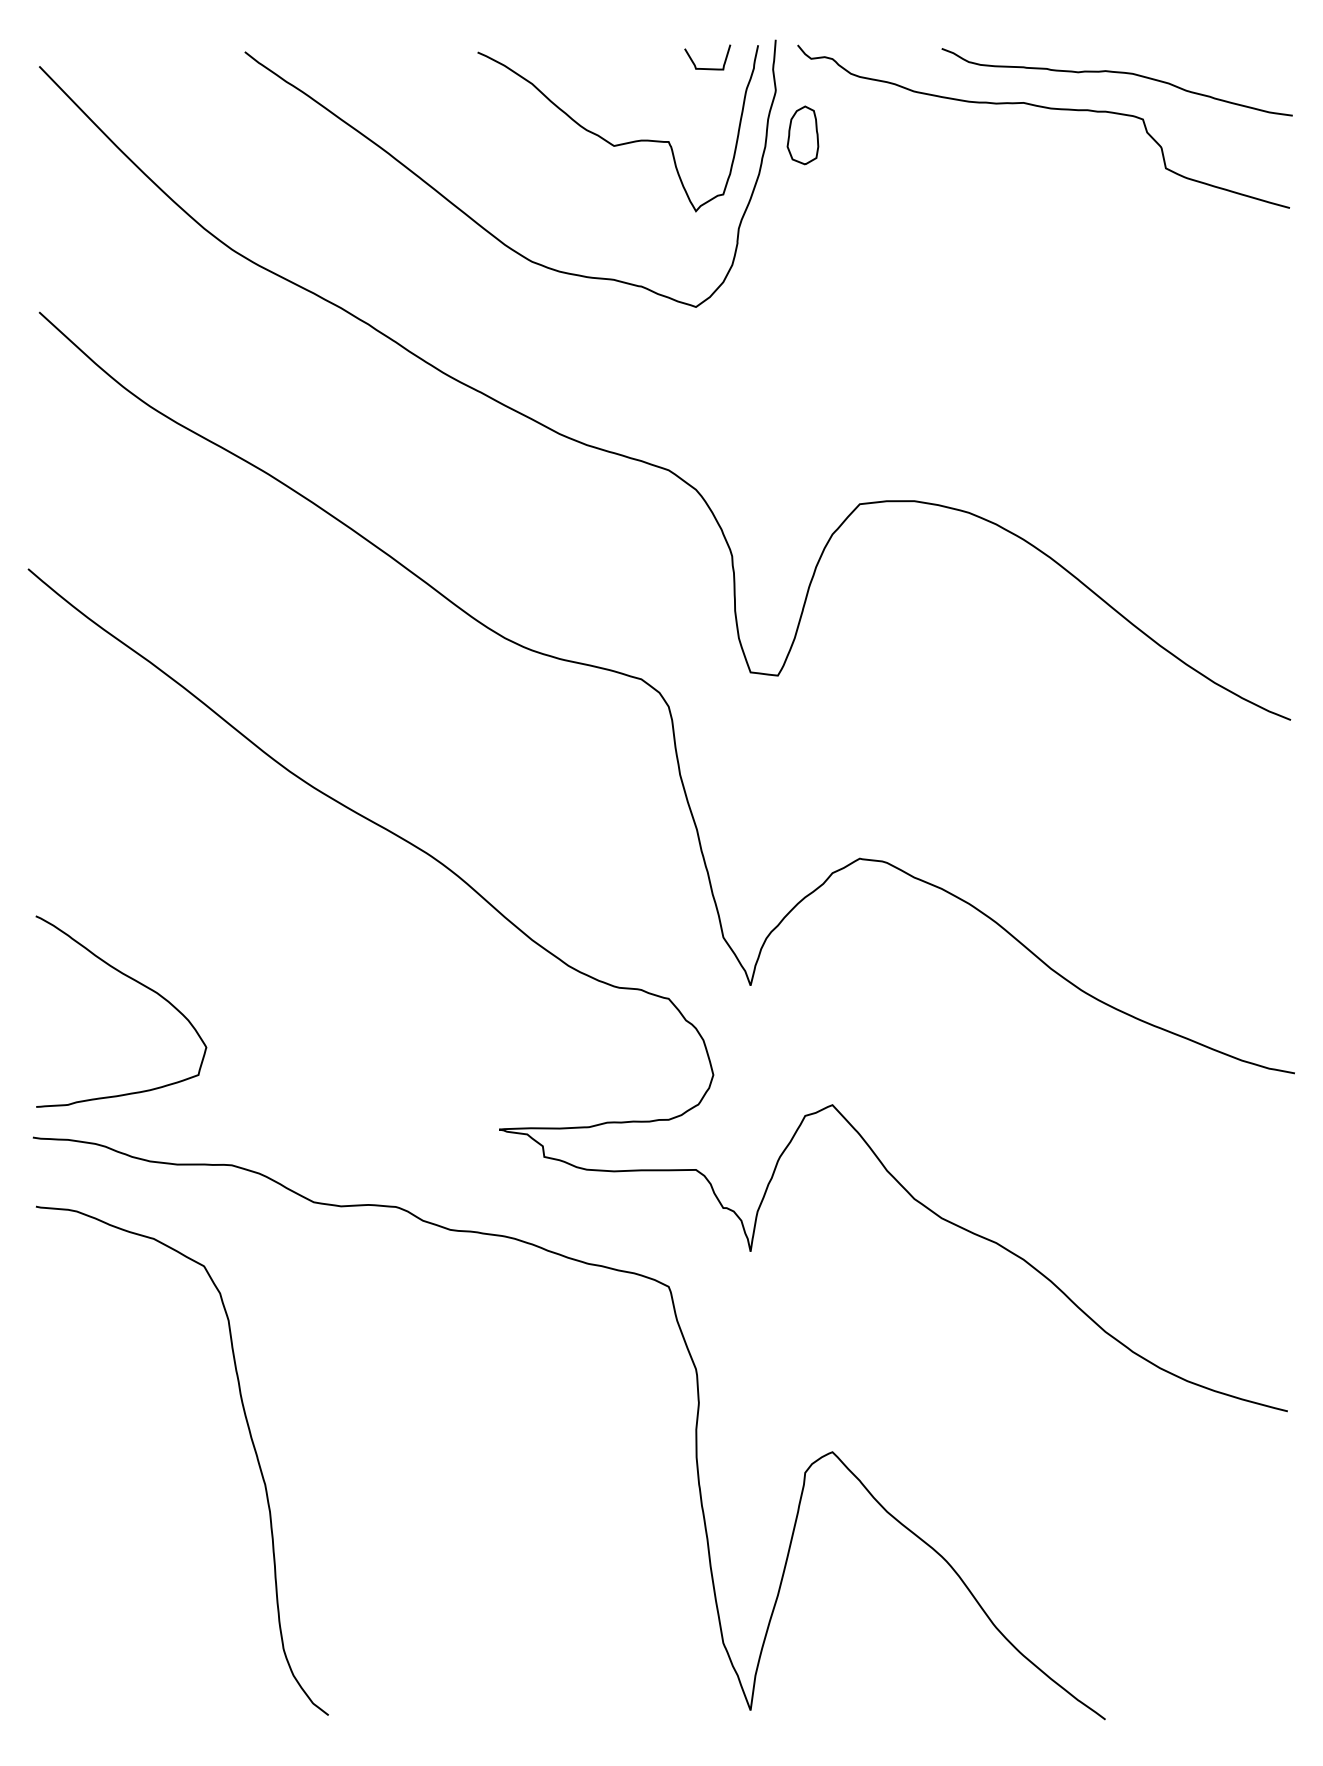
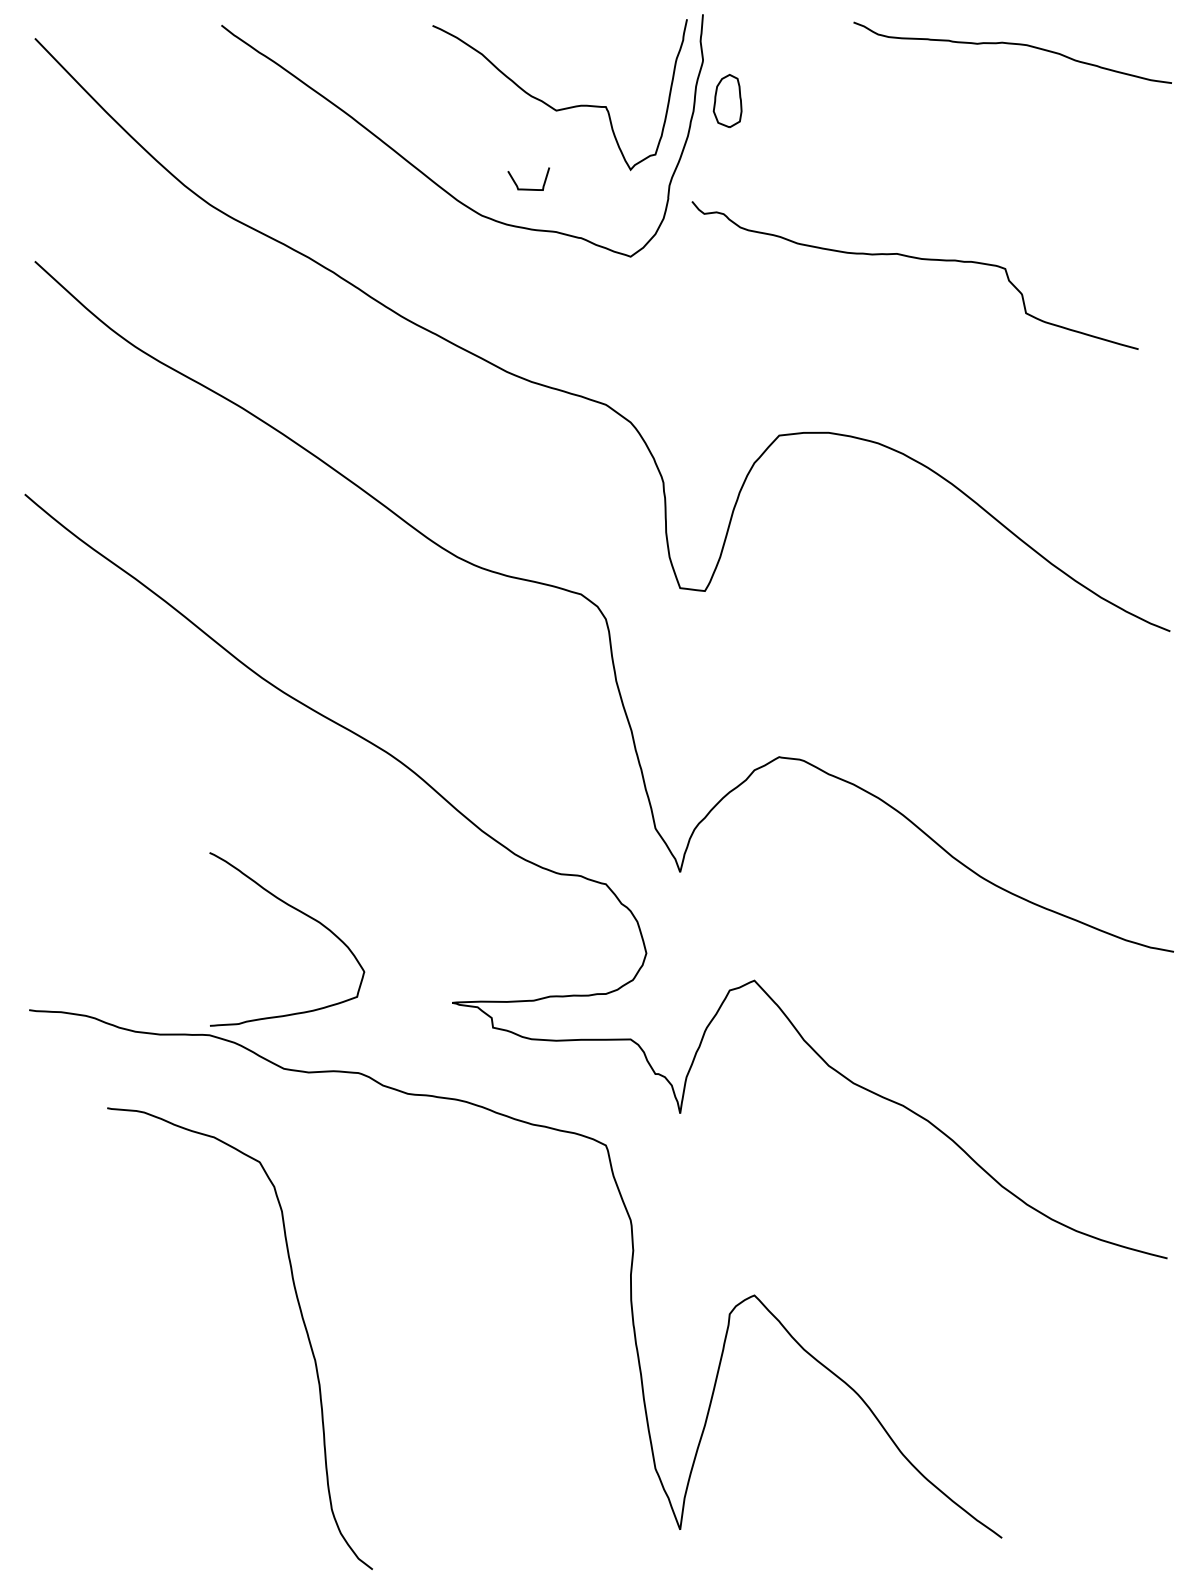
curve: (707, 68) -> (528, 189), moved
curve: (1044, 108) -> (915, 258), moved
curve: (136, 982) -> (300, 912), moved
curve: (251, 1442) -> (302, 1322), moved

